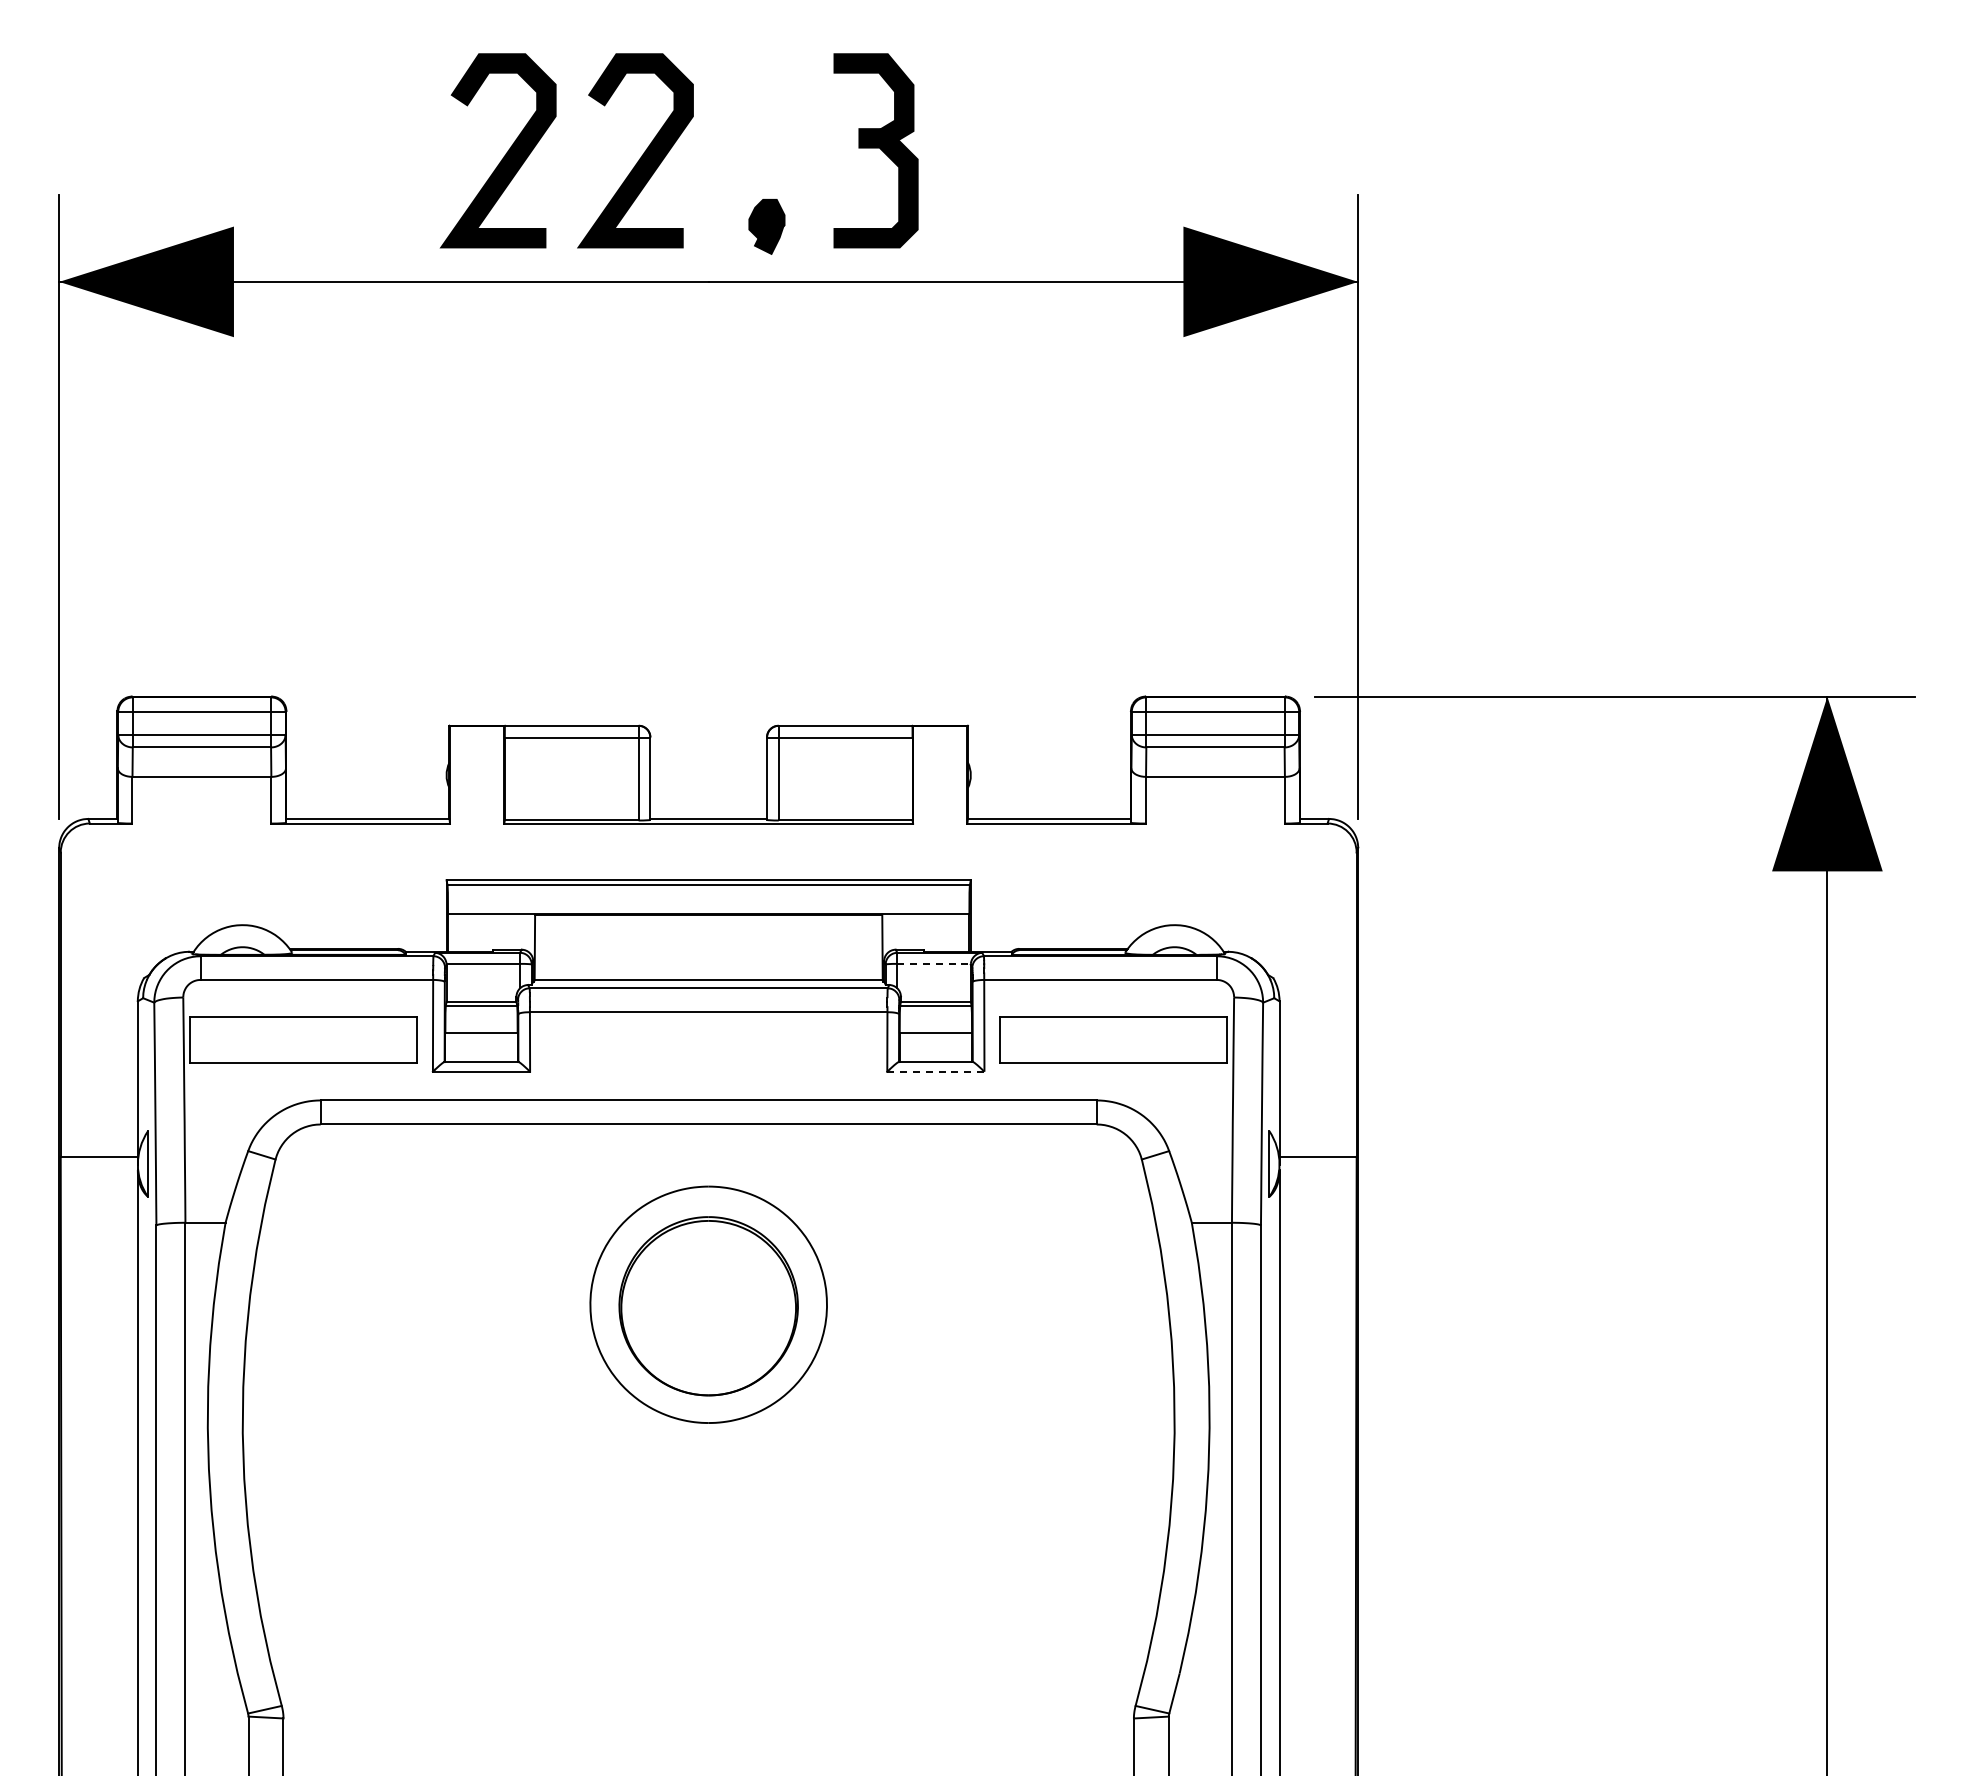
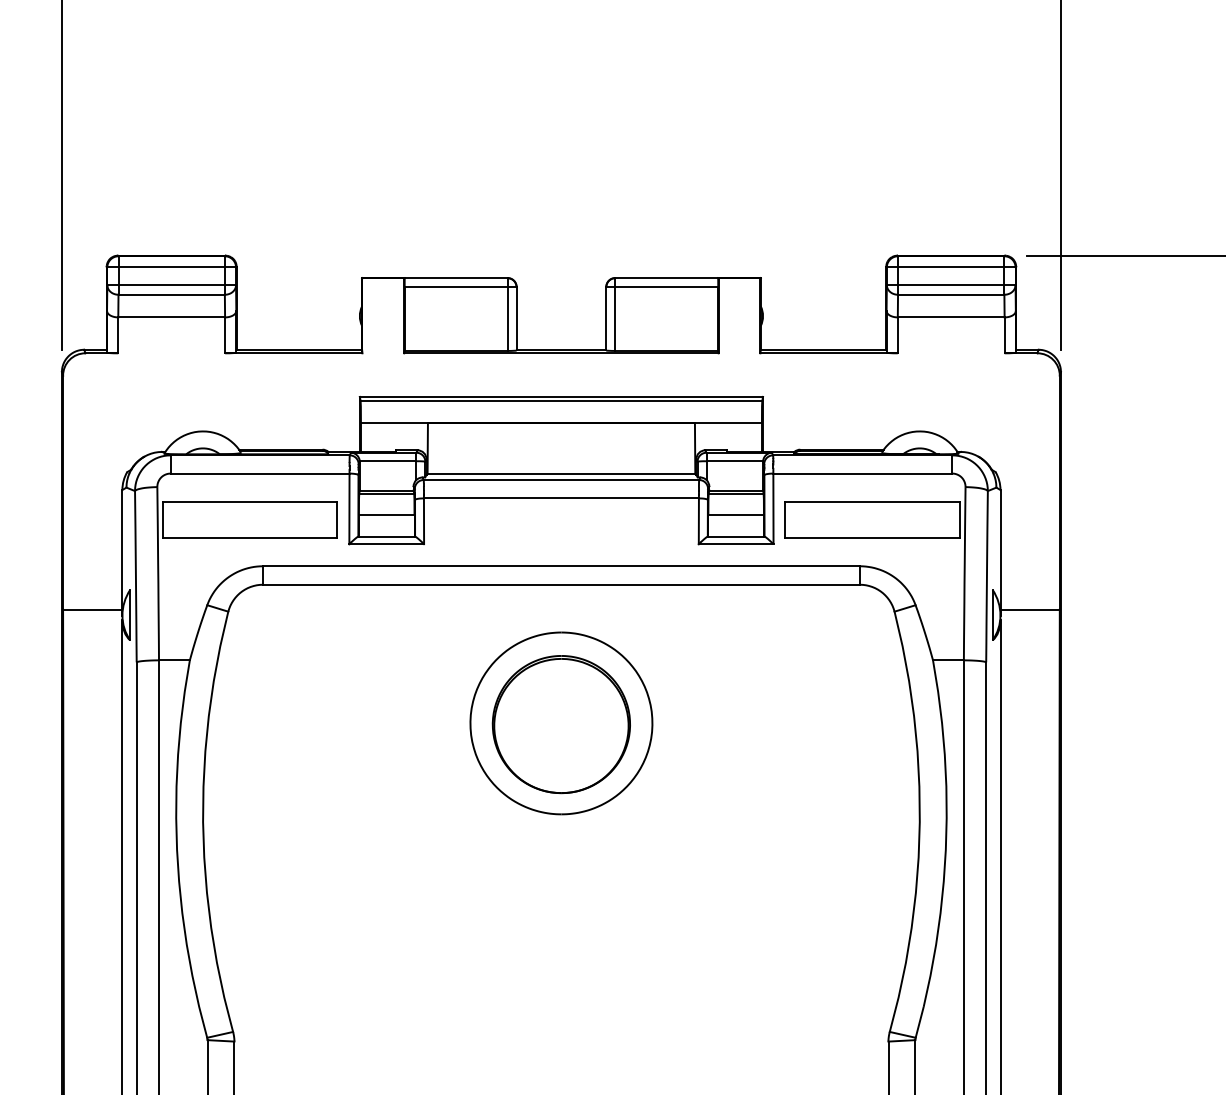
line: (934, 963) -> (735, 460), dashed -> solid
line: (935, 1071) -> (735, 544), dashed -> solid

